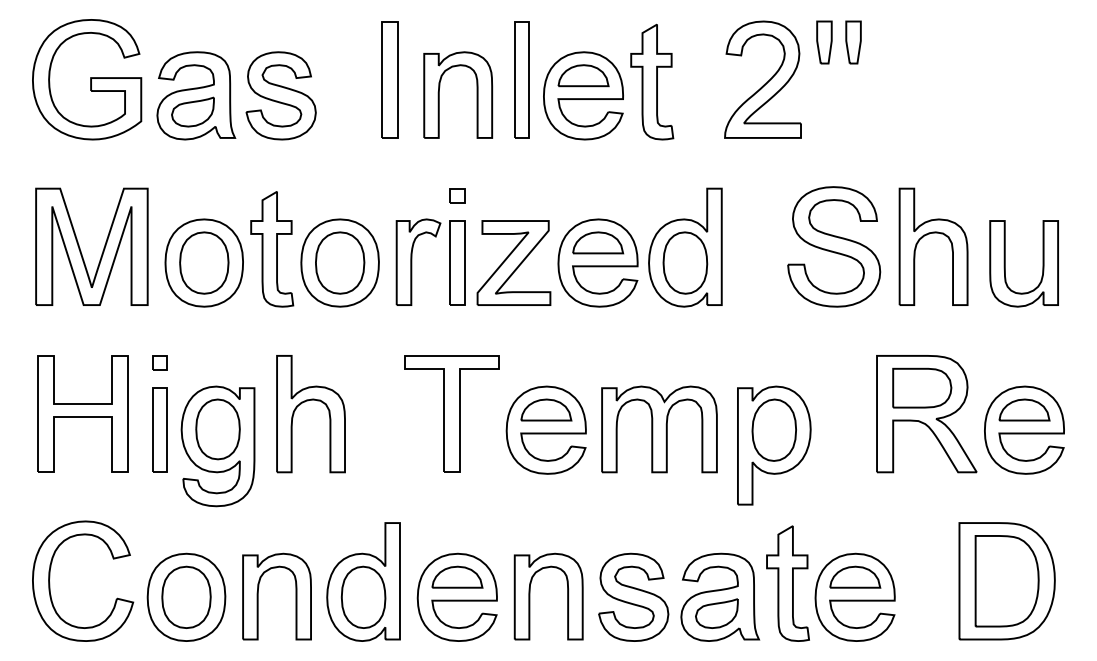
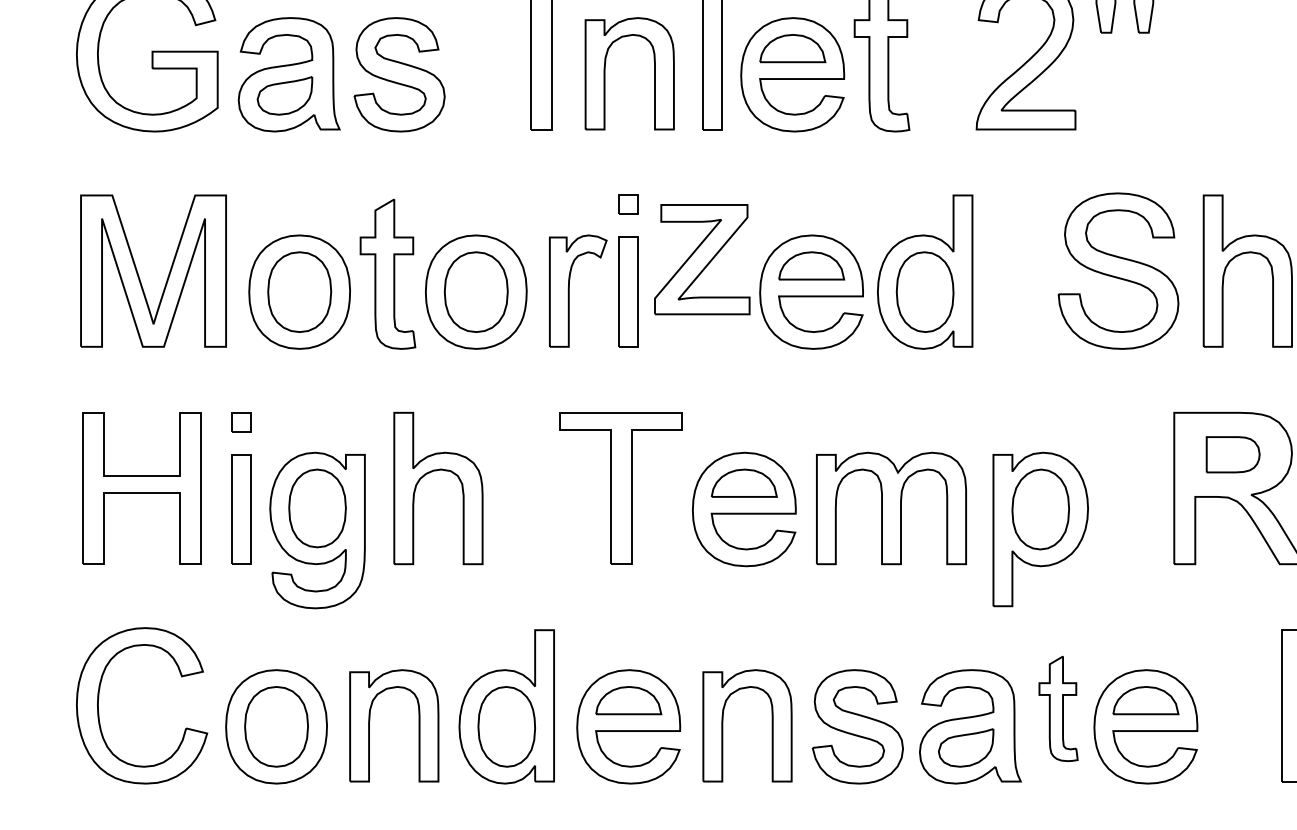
part: (513, 262) -> (701, 258), moved
part: (922, 387) -> (1233, 453), size x0.7
part: (787, 583) -> (1057, 708), size x0.7

